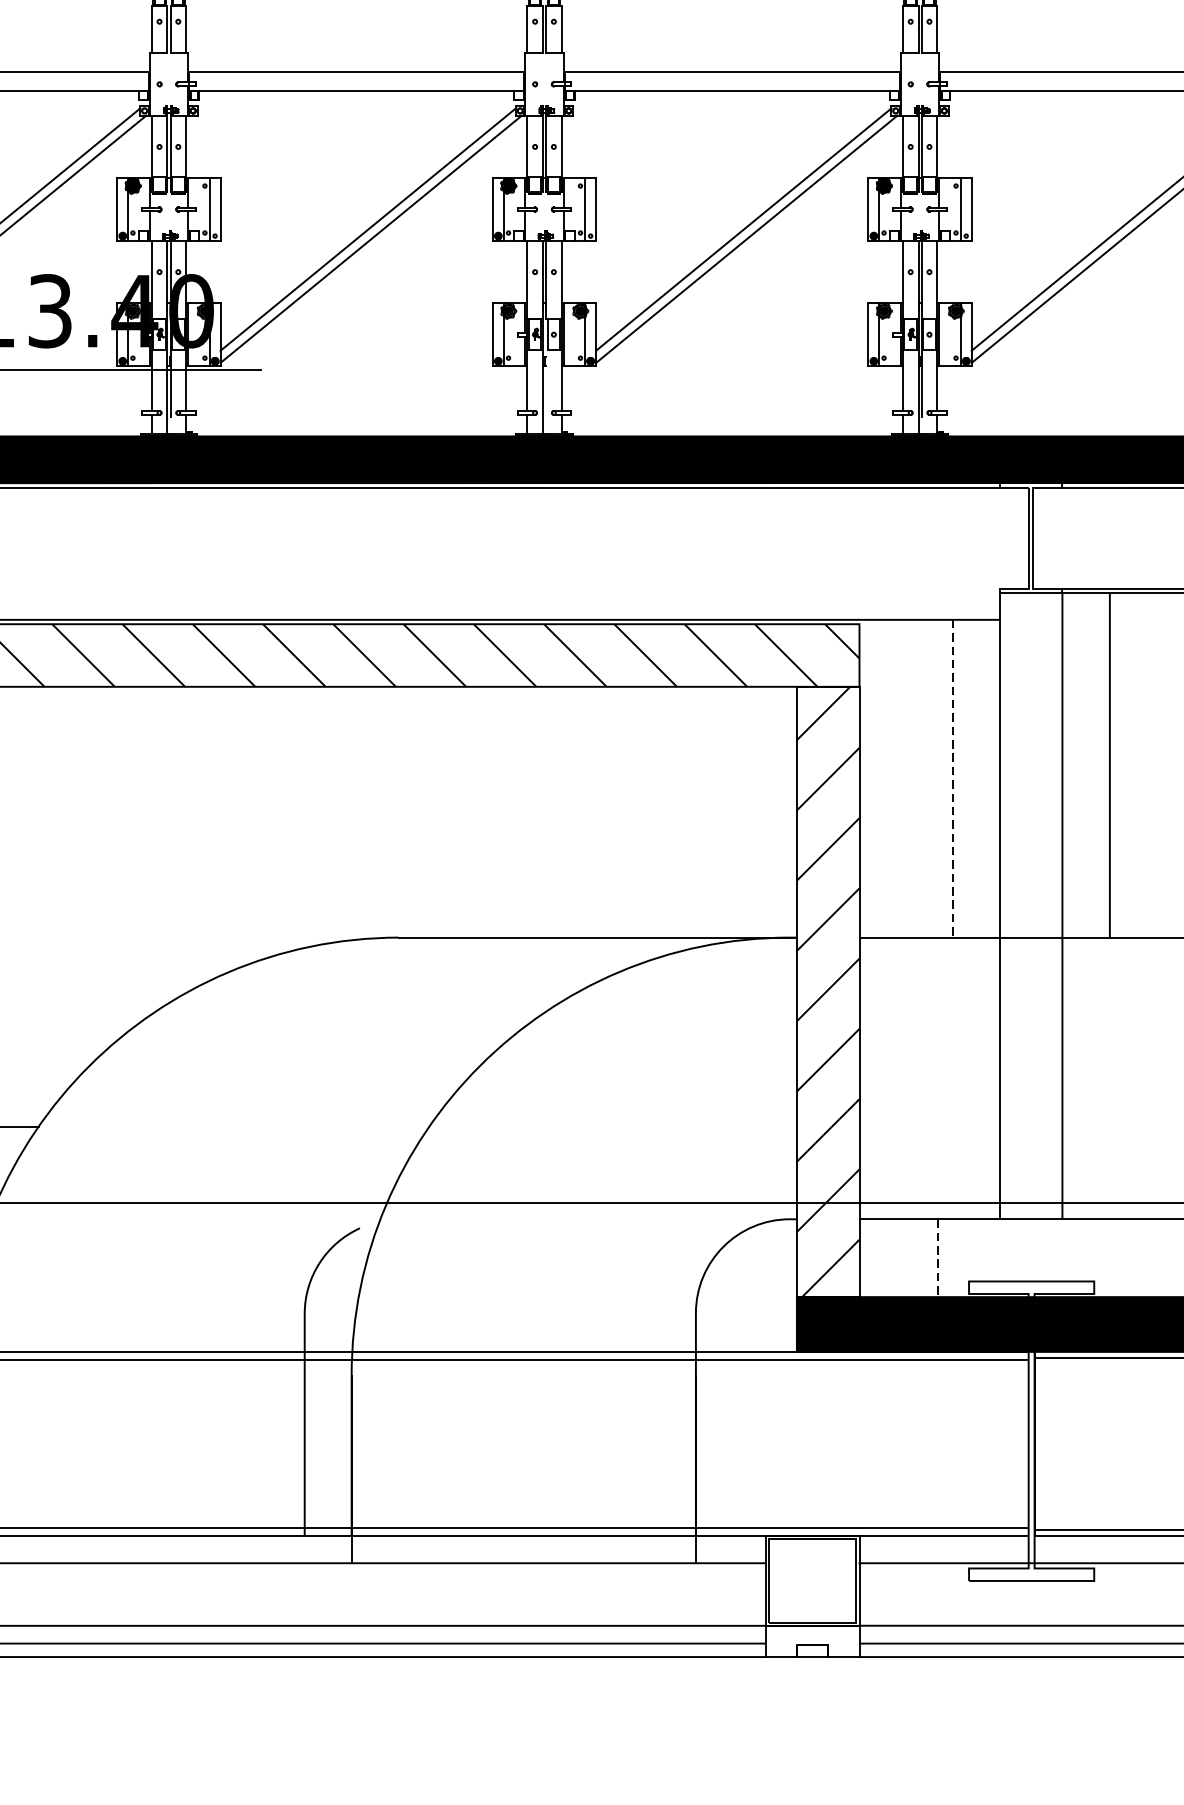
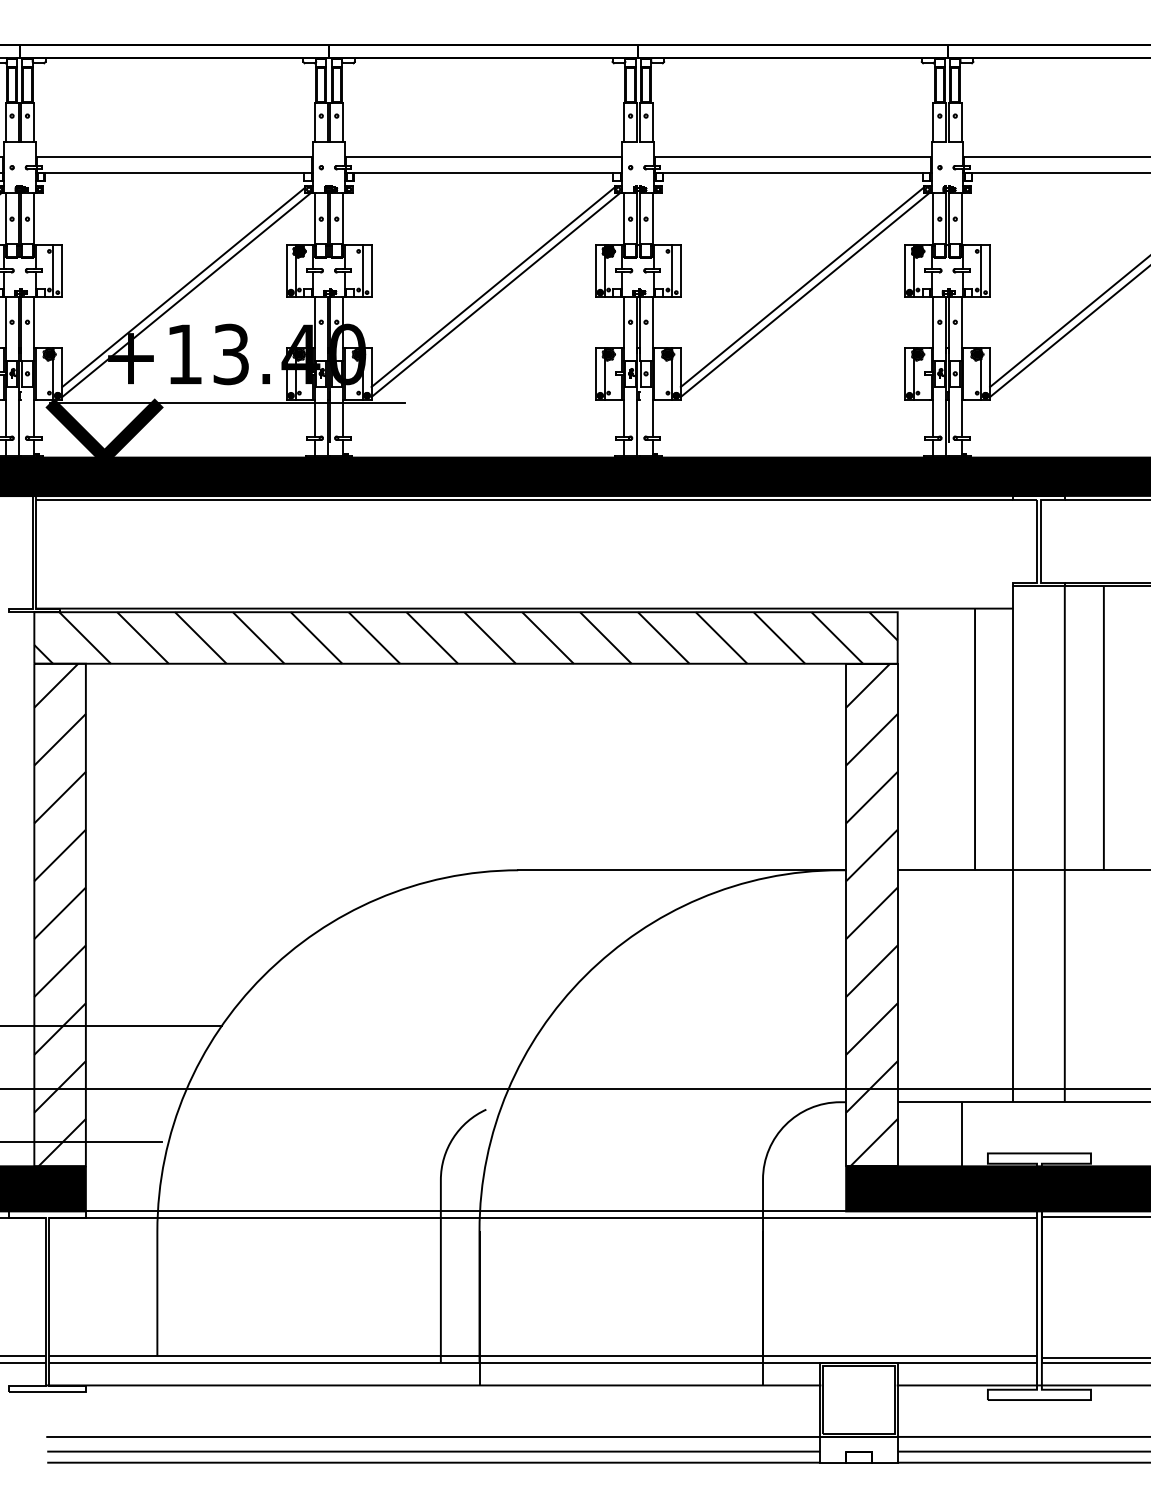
line: (953, 778) -> (975, 739), dashed -> solid
line: (938, 1258) -> (962, 1134), dashed -> solid

